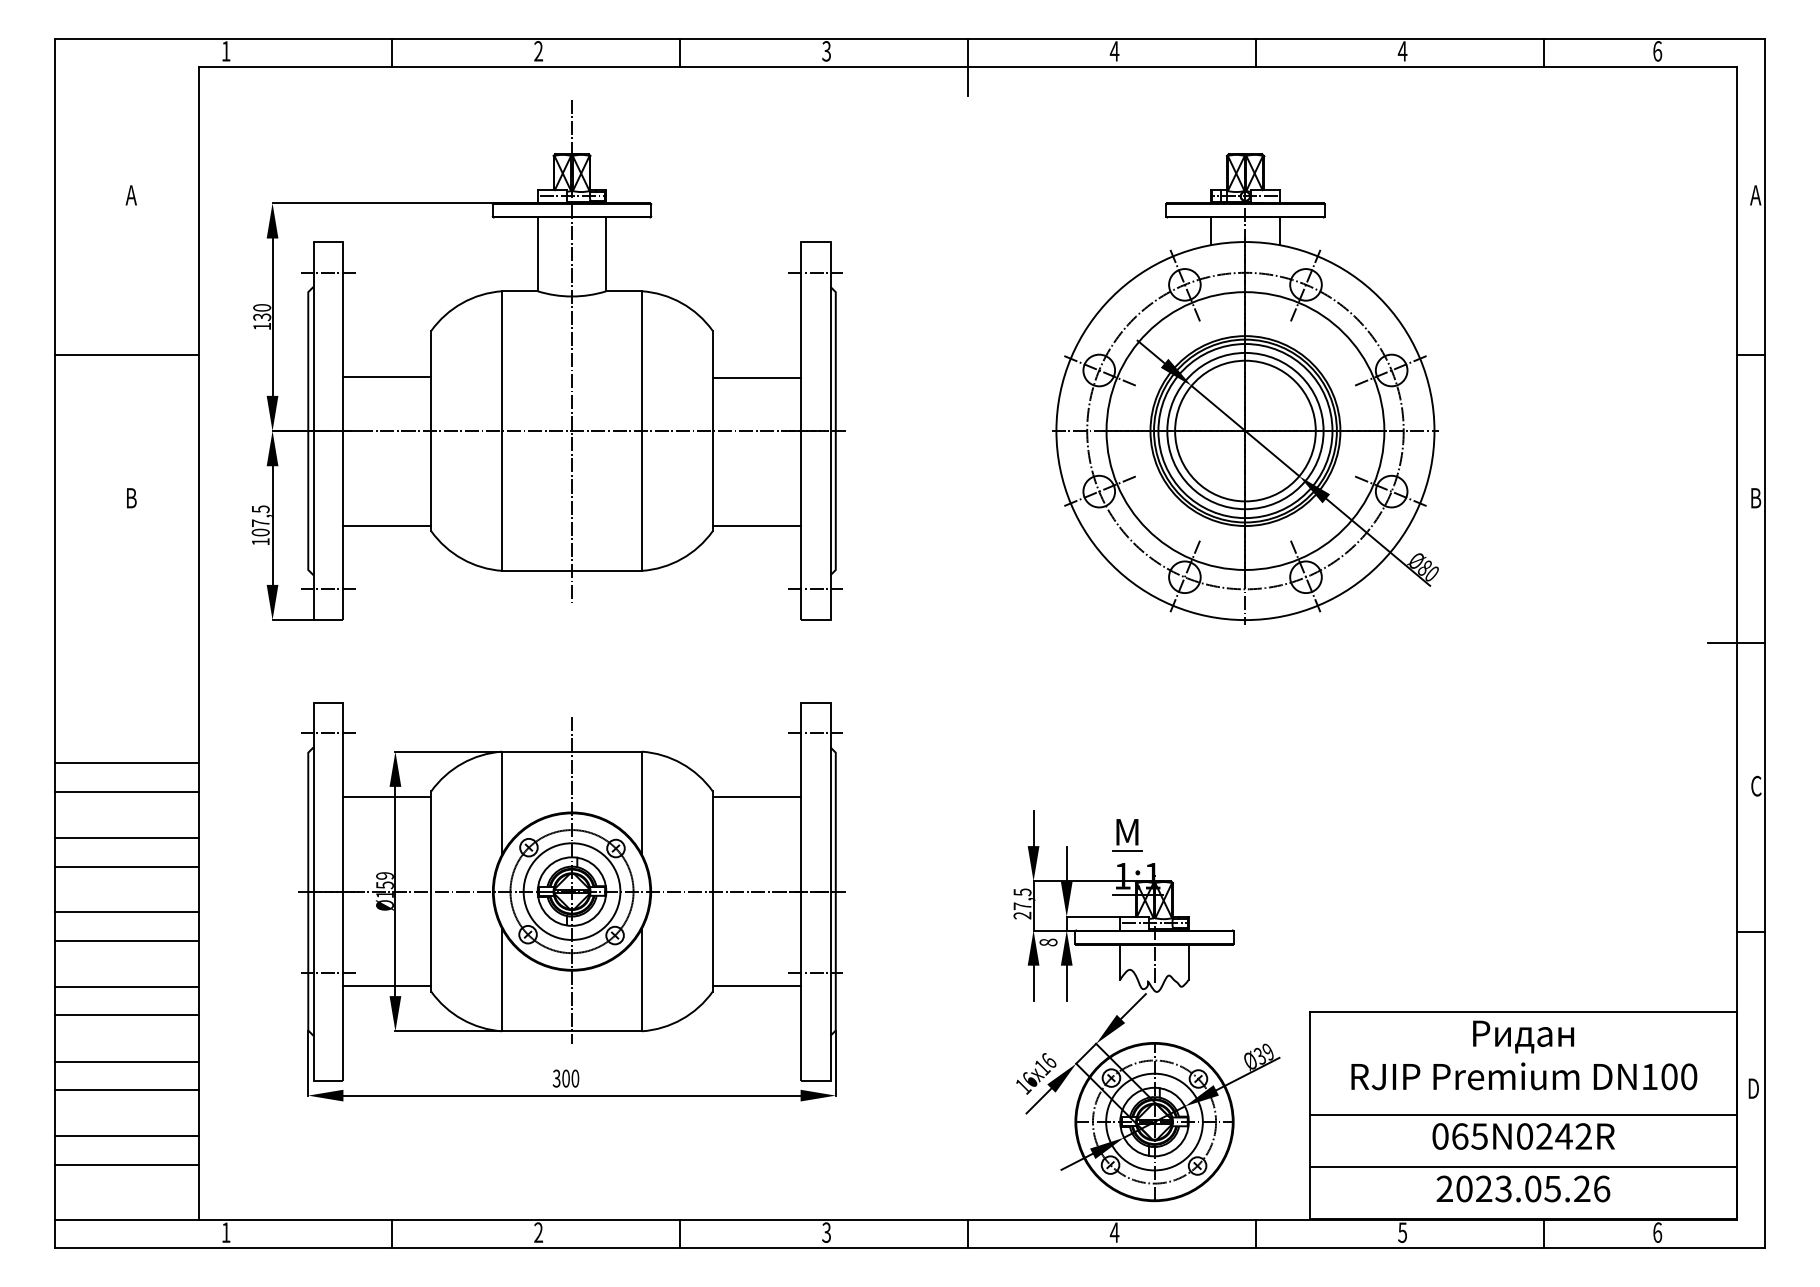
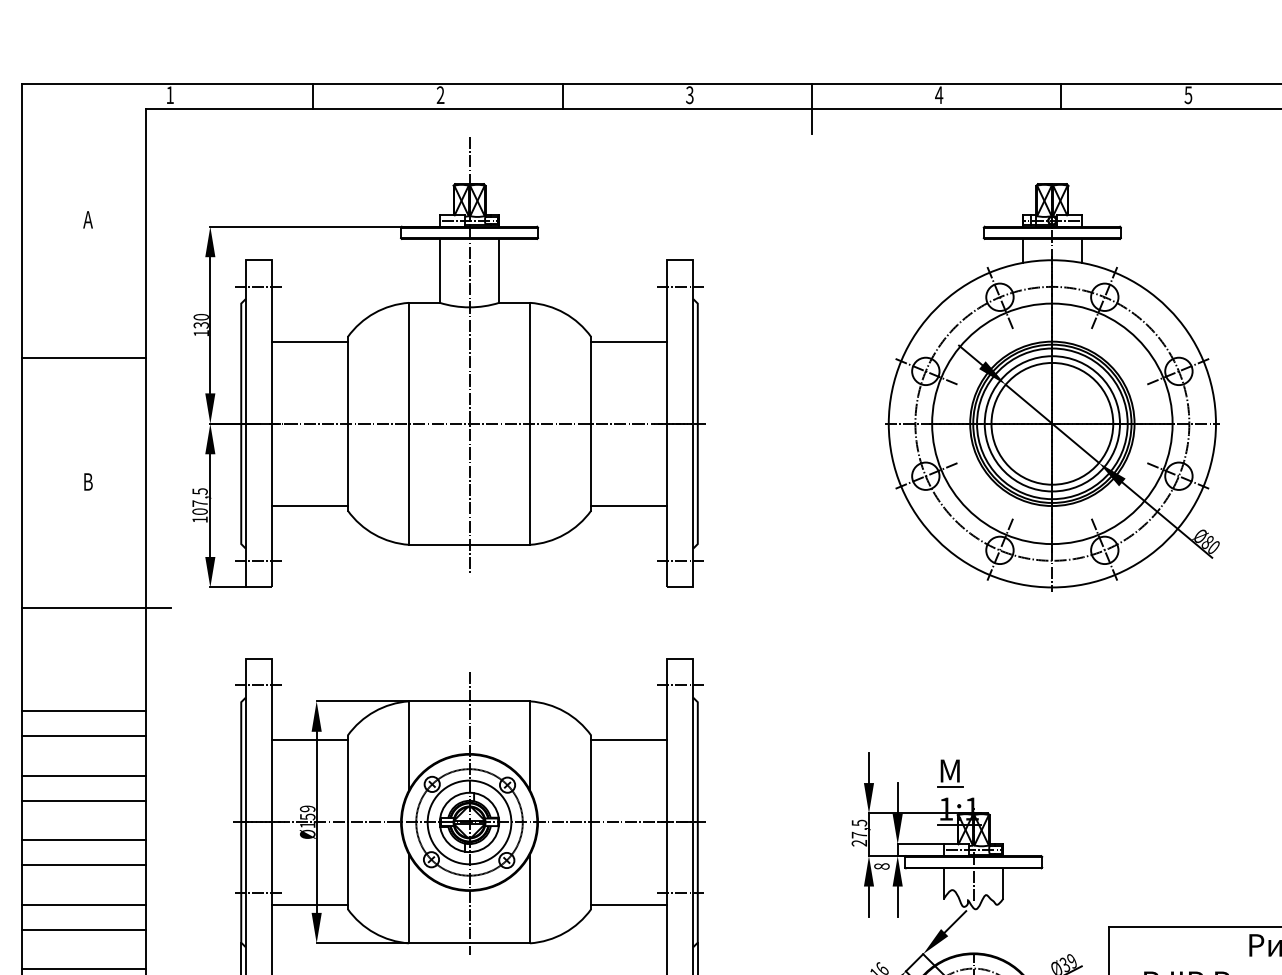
text: (1402, 51) -> (1188, 95), 4 -> 5
line: (387, 377) -> (309, 341), moved
line: (756, 378) -> (629, 341), moved
line: (140, 643) -> (96, 607), added

